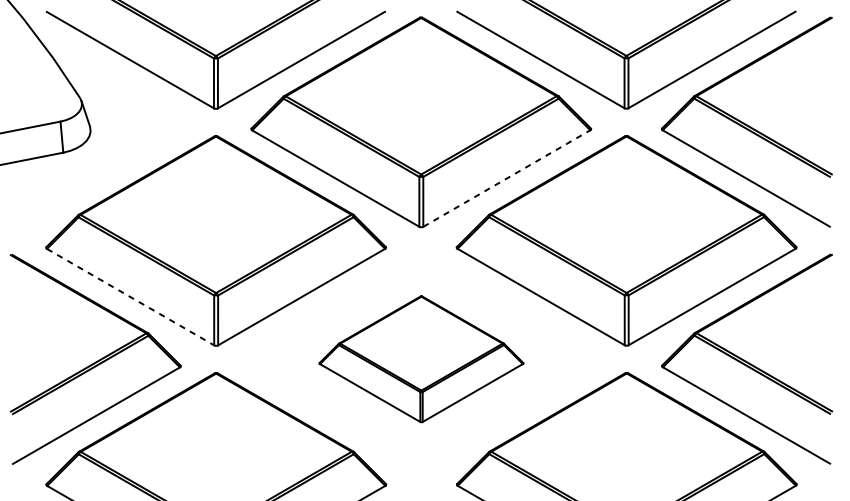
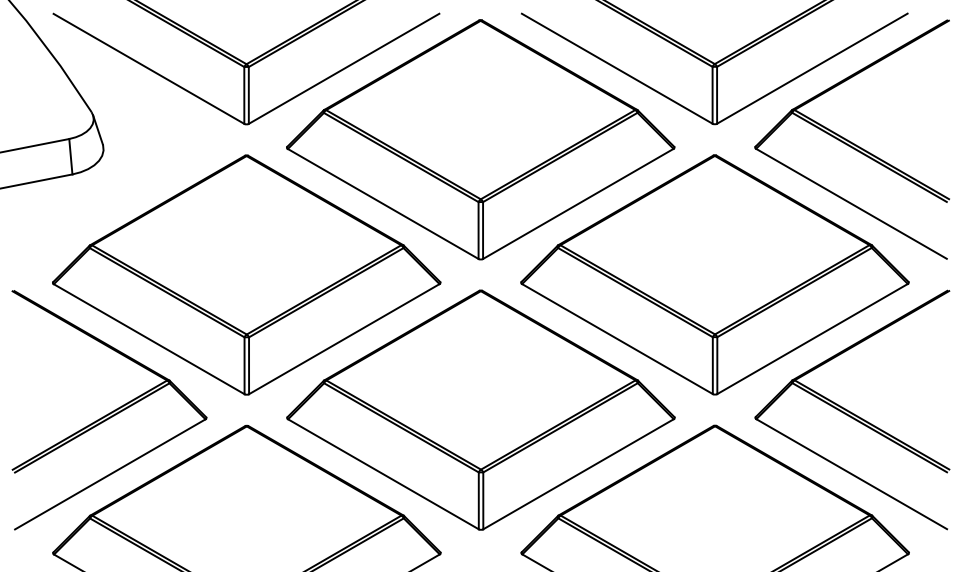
line: (506, 178) -> (578, 203), dashed -> solid
line: (130, 297) -> (149, 339), dashed -> solid
part: (421, 358) -> (480, 409), size x1.67

